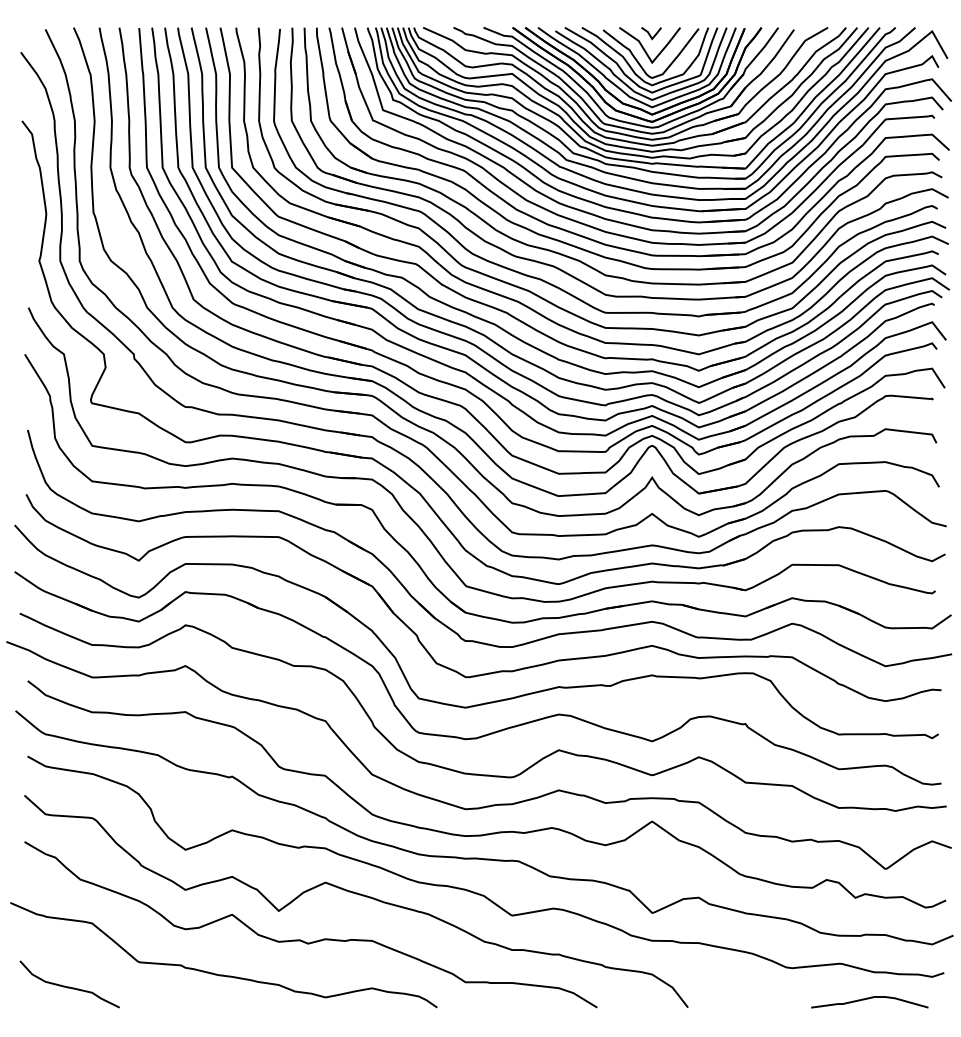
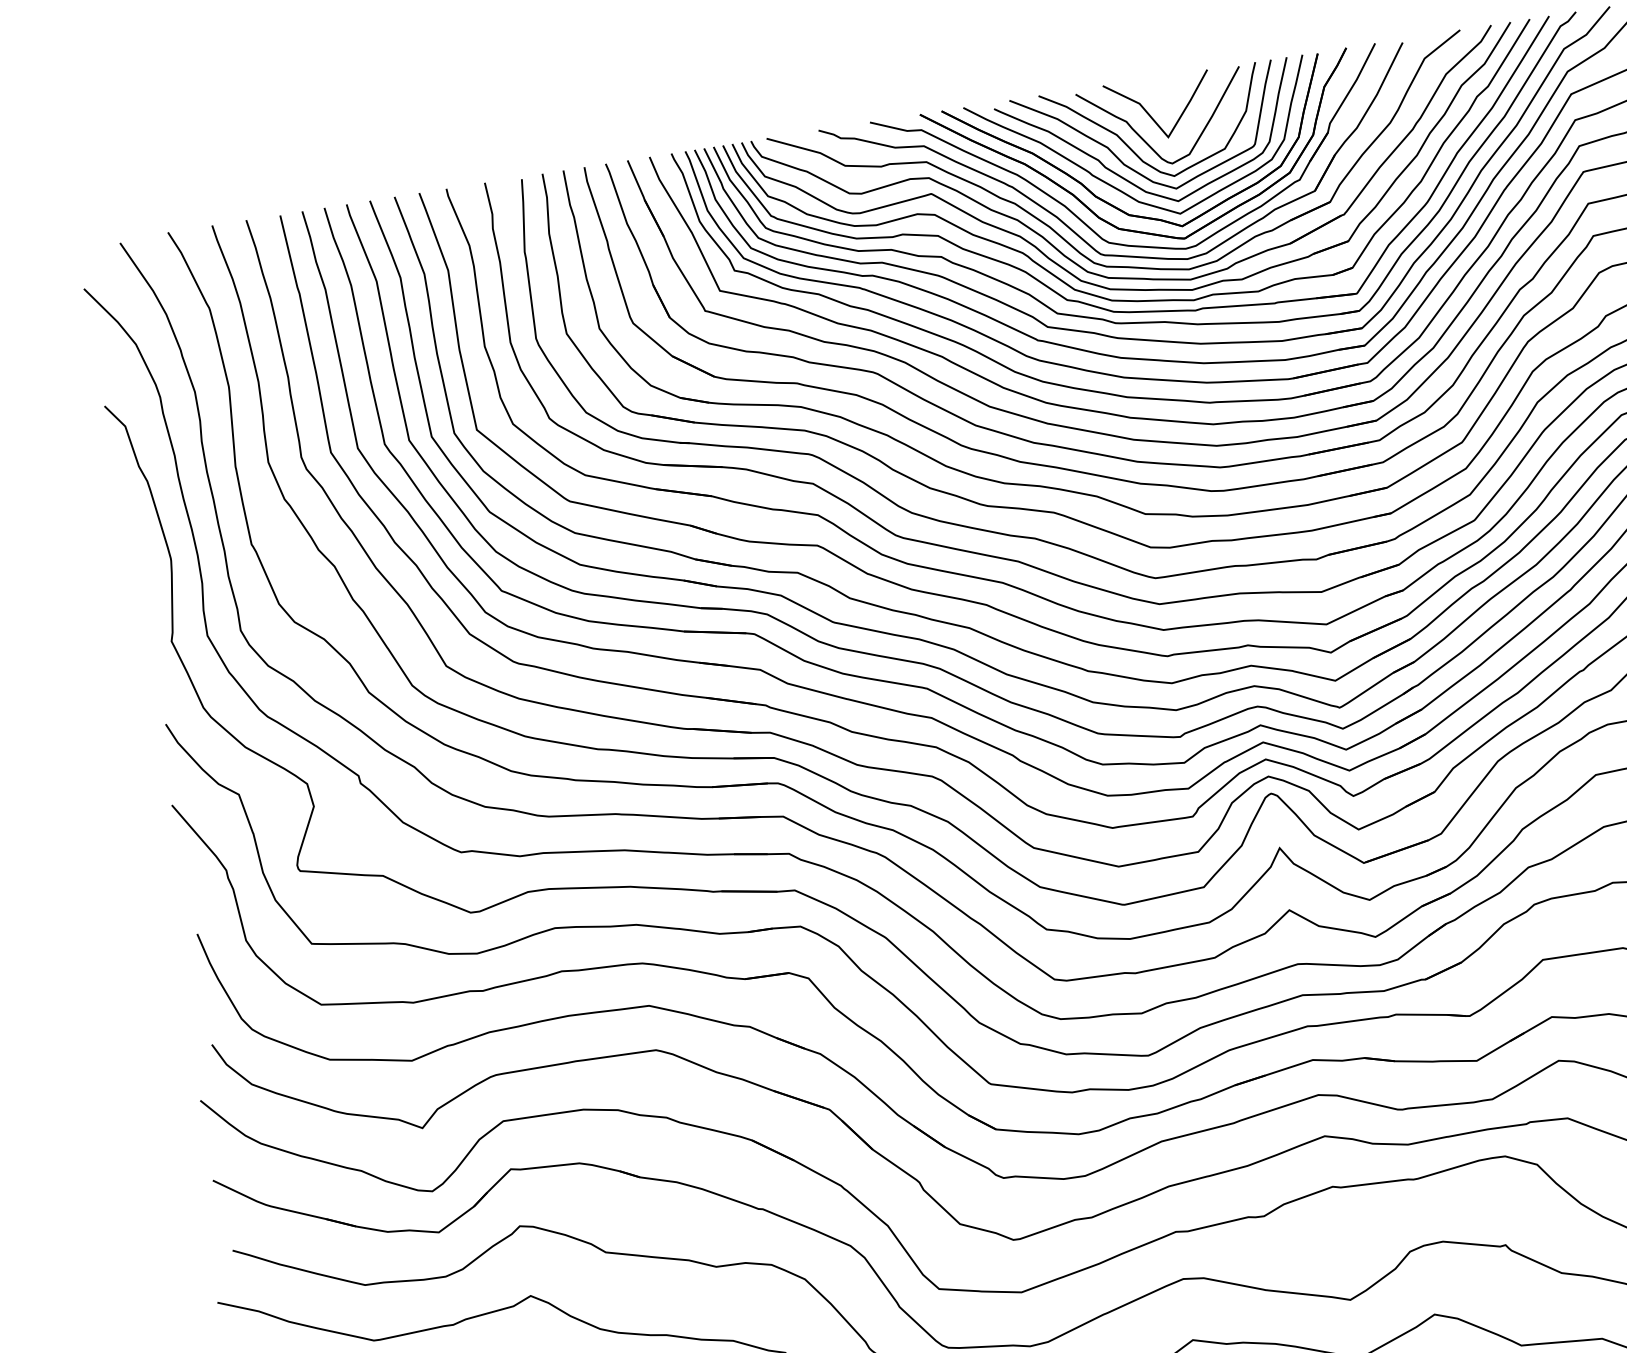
line: (650, 34) -> (1157, 89), removed

